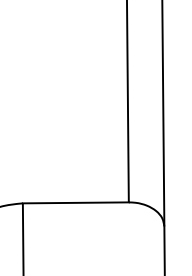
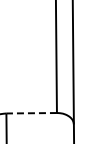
line: (75, 203) -> (31, 113), solid -> dashed

